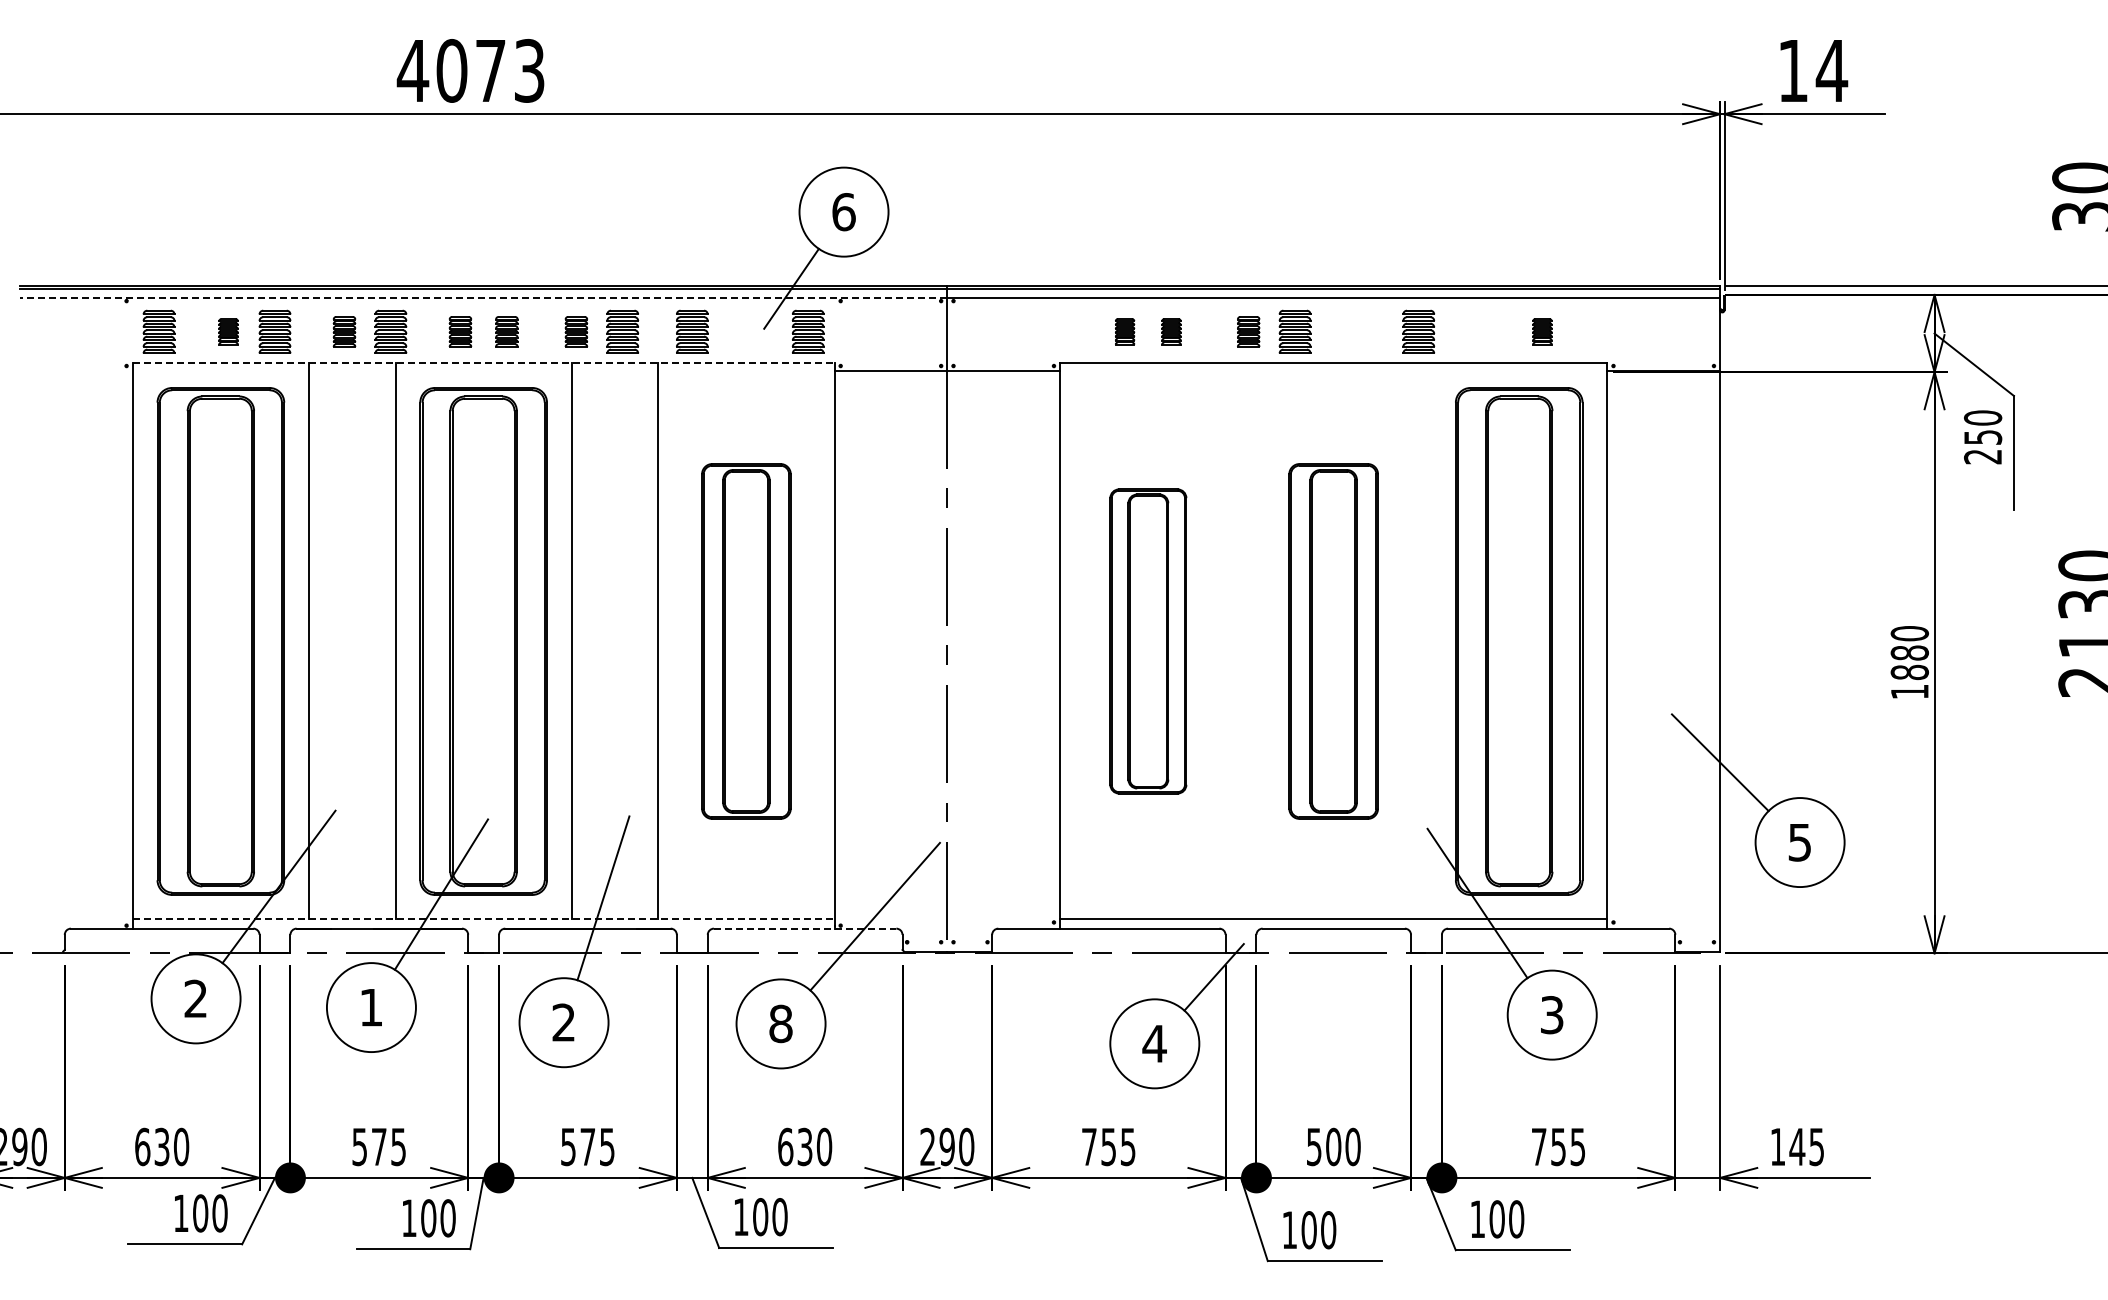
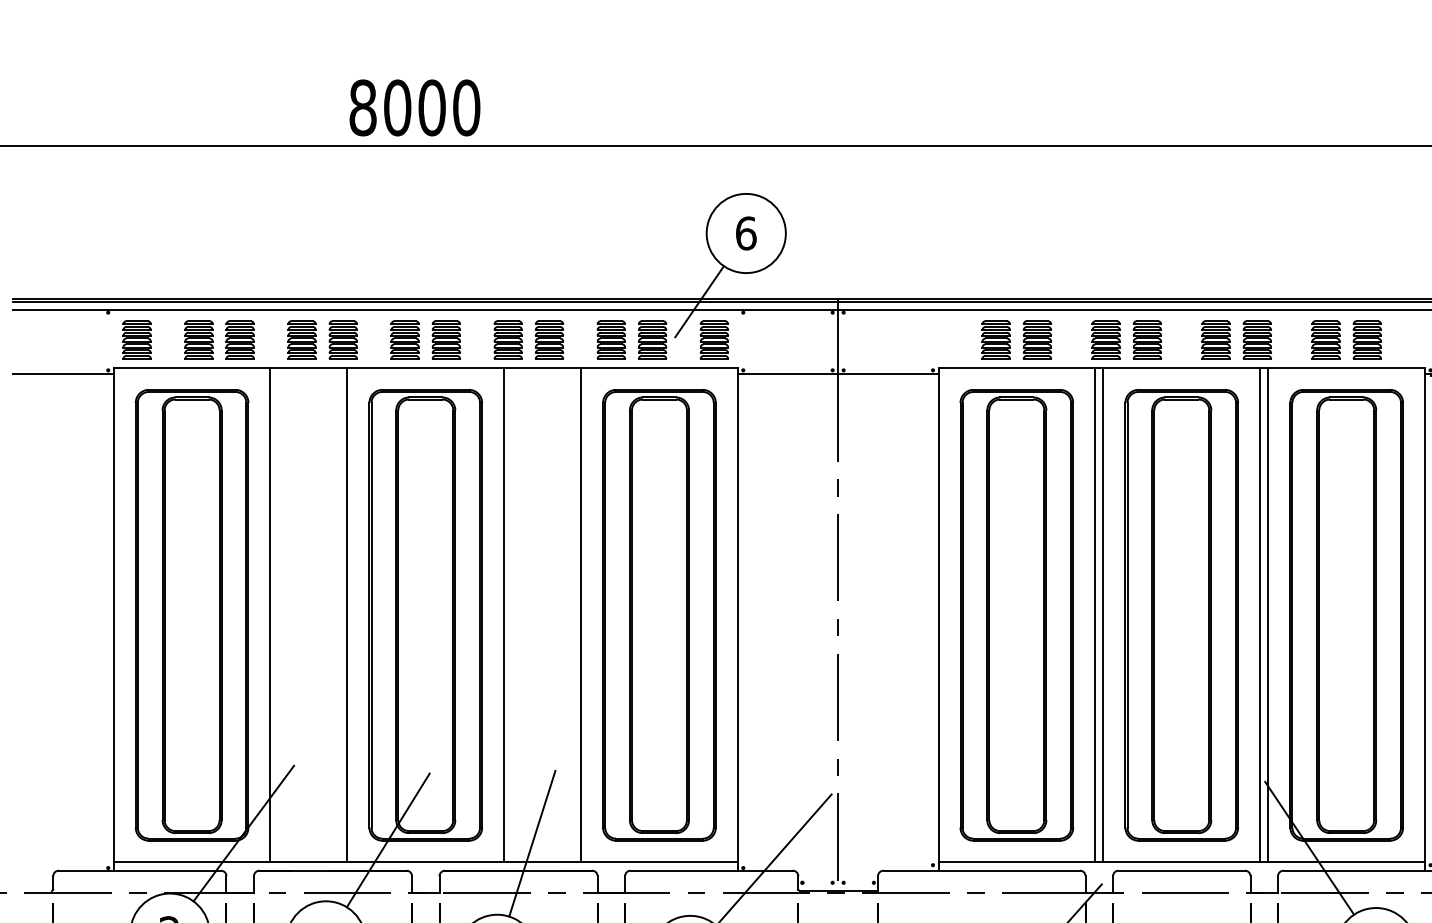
text: (470, 70) -> (414, 107), 4073 -> 8000
line: (483, 298) -> (425, 310), dashed -> solid
part: (228, 331) -> (198, 339), size x1.67
part: (344, 331) -> (302, 339), size x1.43
part: (460, 331) -> (405, 339), size x1.43
part: (506, 331) -> (446, 339), size x1.43
part: (576, 331) -> (508, 339), size x1.43
part: (738, 331) -> (652, 339), added
part: (1124, 331) -> (995, 339), size x1.67
part: (1171, 331) -> (1037, 339), size x1.67
part: (1248, 331) -> (1105, 339), size x1.43
part: (1372, 331) -> (1216, 339), added
part: (1495, 331) -> (1325, 339), added
part: (1542, 331) -> (1367, 339), size x1.67
line: (483, 362) -> (425, 367), dashed -> solid
line: (75, 370) -> (62, 374), added
line: (1236, 640) -> (1095, 614), added
line: (1245, 640) -> (1103, 614), added
line: (1421, 640) -> (1259, 614), added
line: (1431, 640) -> (1268, 614), added
part: (746, 641) -> (659, 615), size x1.43
part: (1148, 641) -> (1017, 615), size x1.67
part: (1333, 641) -> (1181, 615), size x1.43
line: (483, 919) -> (425, 862), dashed -> solid
line: (805, 928) -> (712, 870), dashed -> solid

